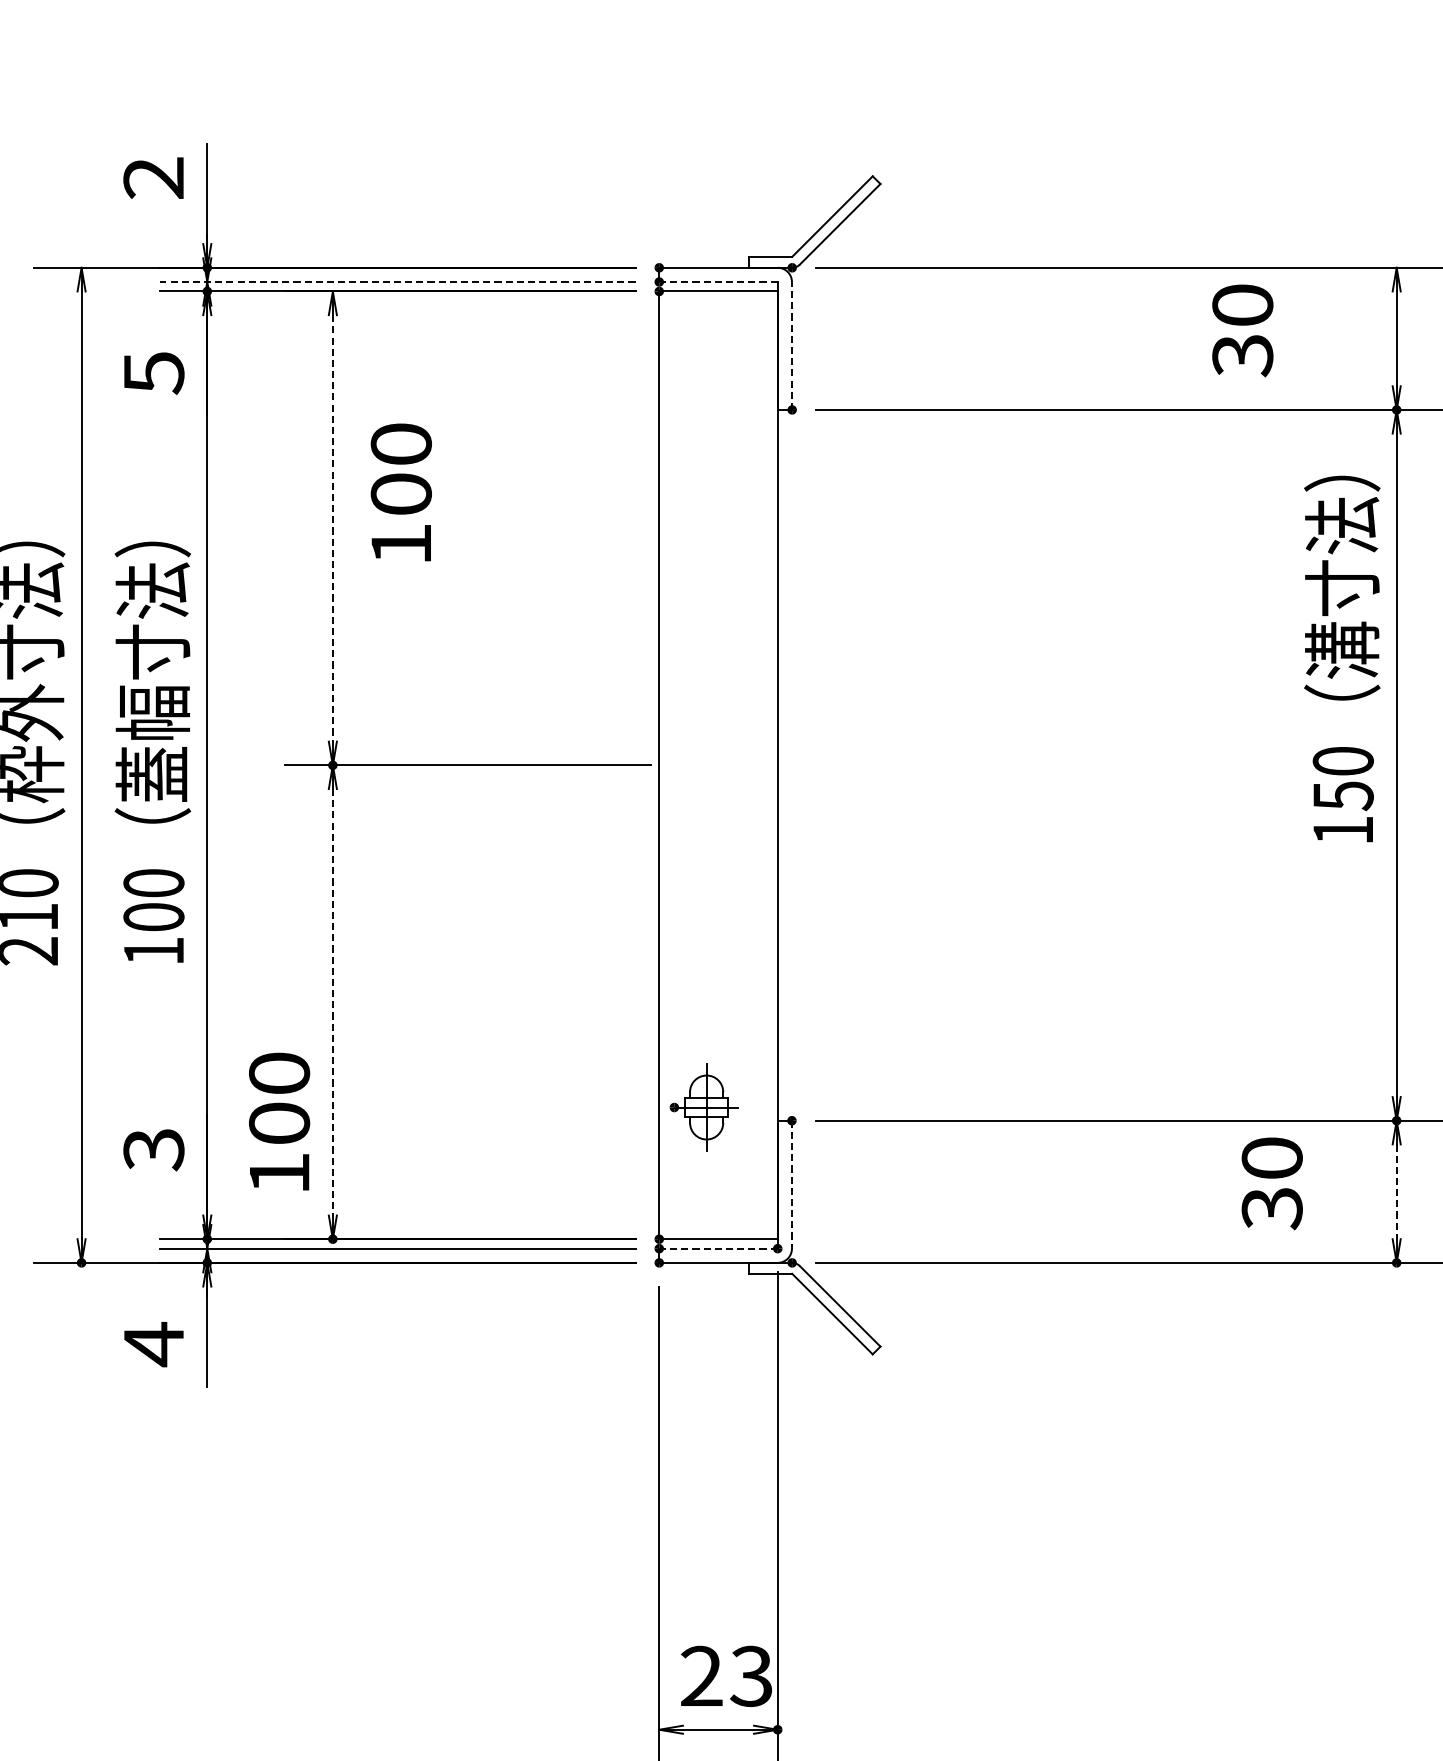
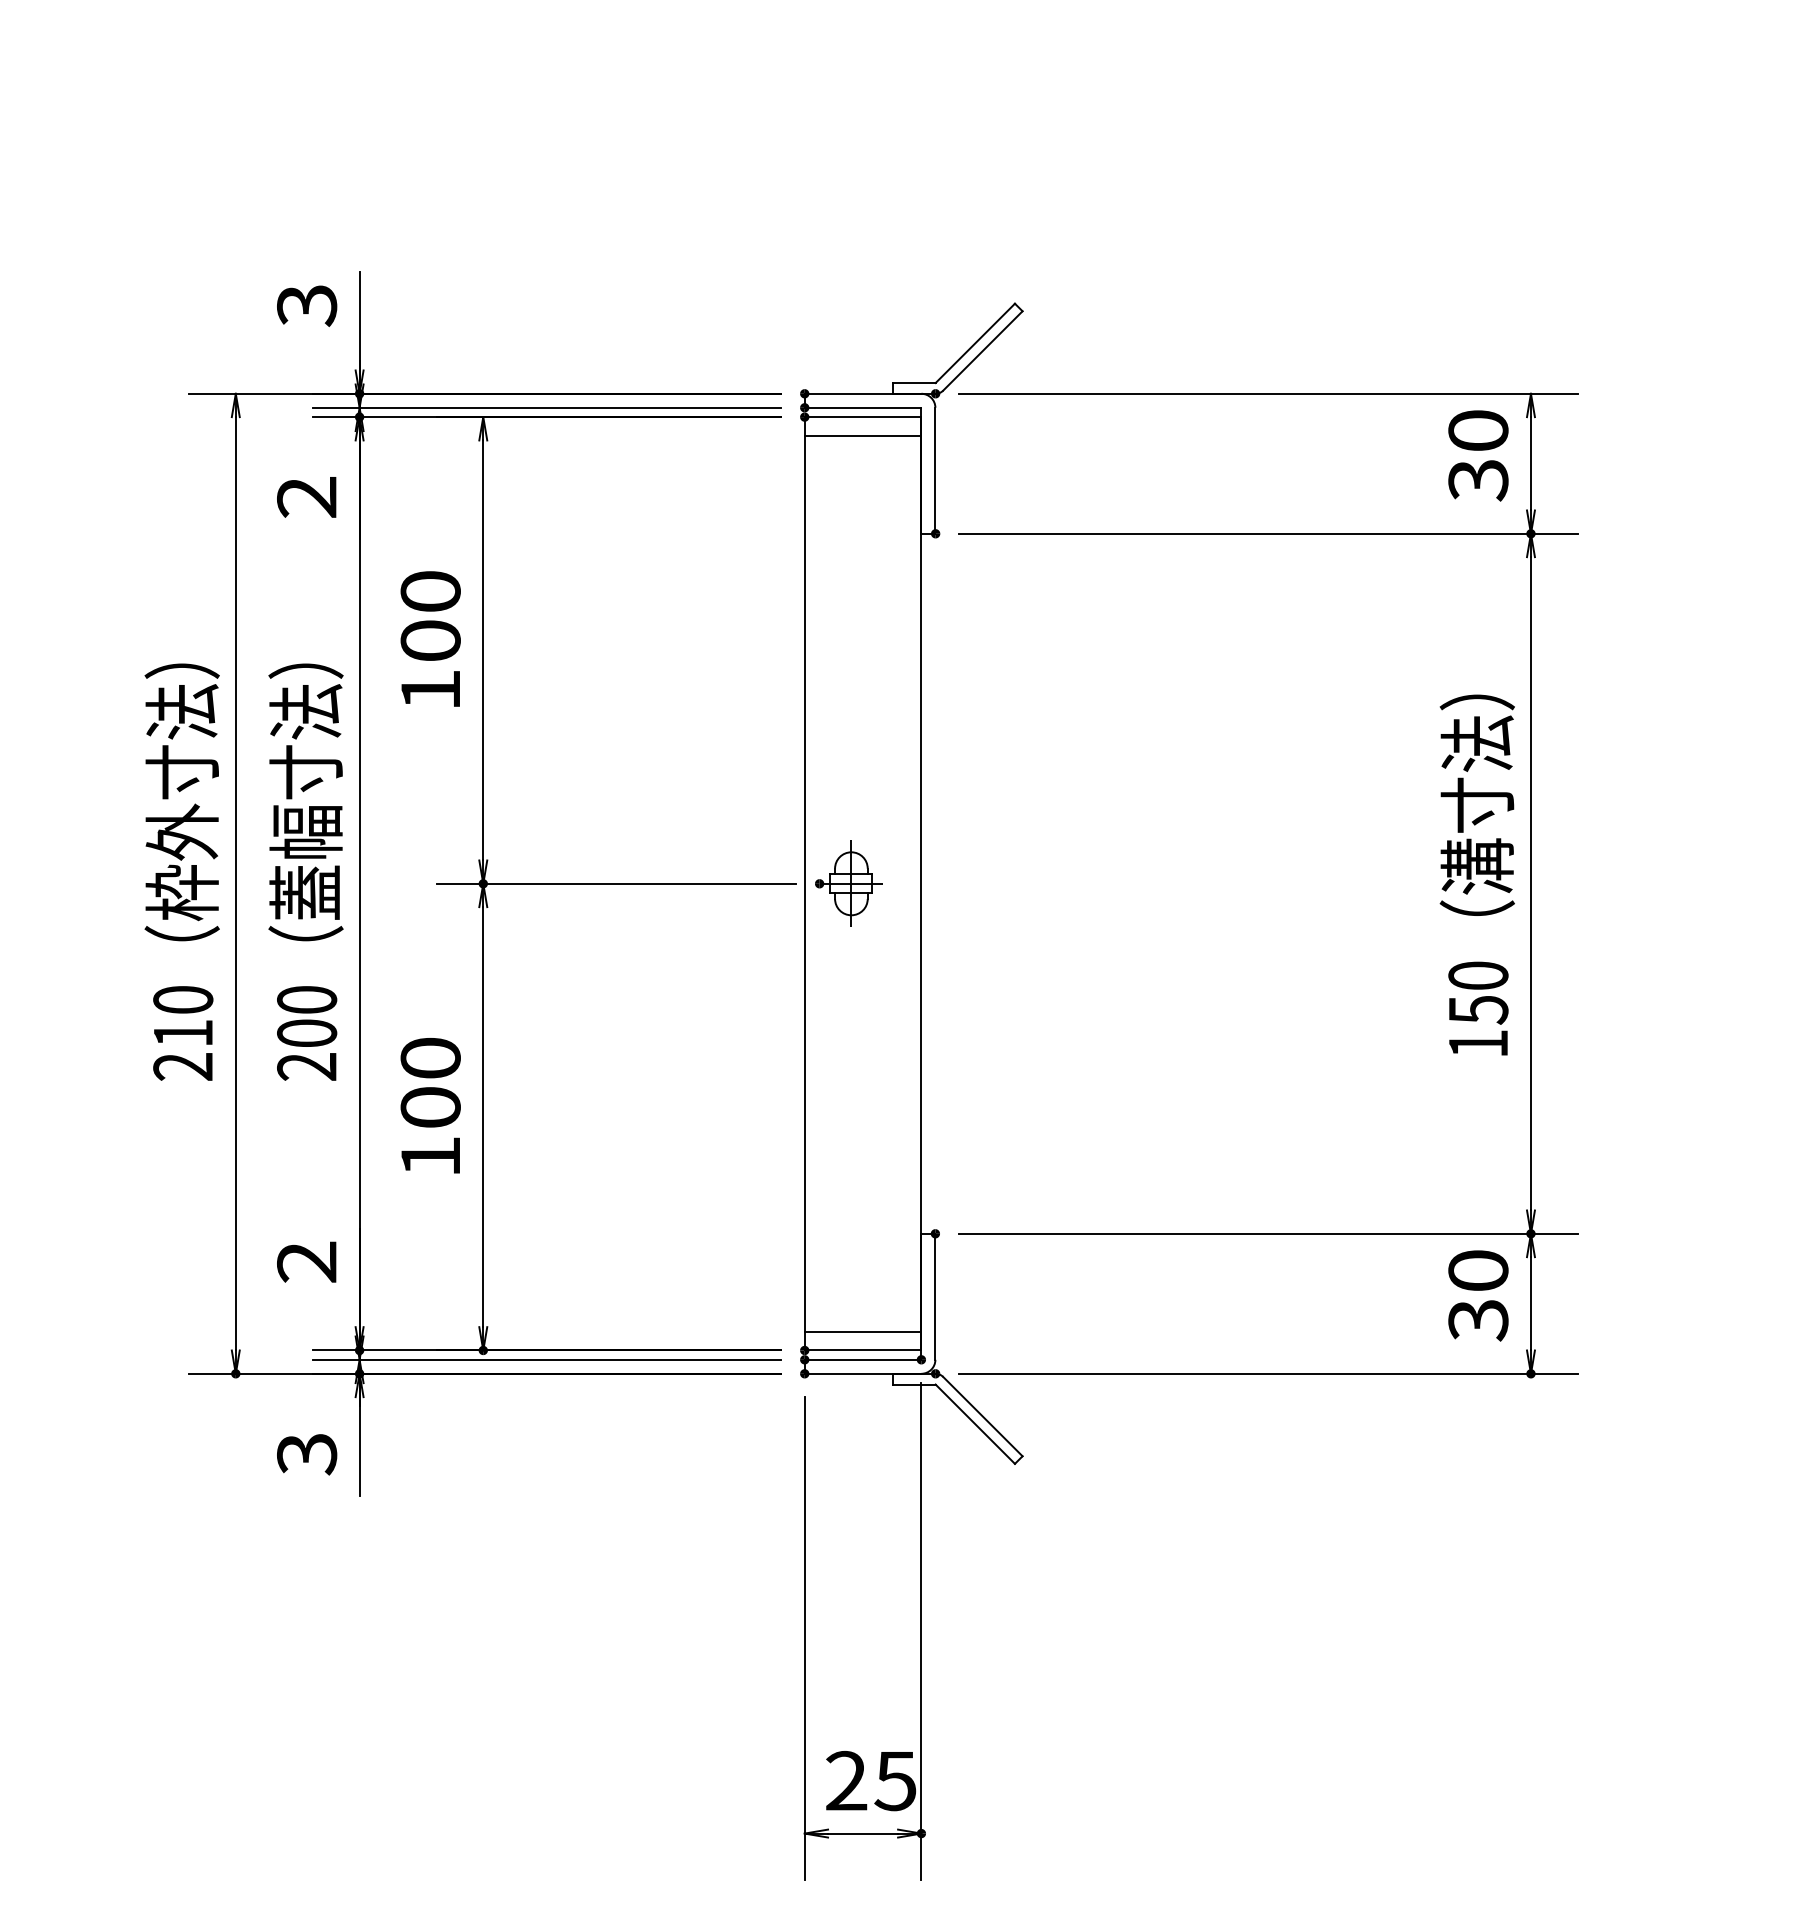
text: (154, 179) -> (307, 306), 2 -> 3
line: (397, 281) -> (546, 407), dashed -> solid
line: (717, 281) -> (862, 407), dashed -> solid
line: (717, 310) -> (862, 435), added
text: (1242, 330) -> (1478, 455), moved
line: (792, 345) -> (935, 470), dashed -> solid
text: (154, 374) -> (307, 498), 5 -> 2
text: (401, 491) -> (430, 638), moved
line: (333, 528) -> (483, 650), dashed -> solid
text: (1341, 658) -> (1476, 874), moved
text: (153, 950) -> (306, 1066), 100 -> 200
line: (333, 1002) -> (483, 1117), dashed -> solid
part: (703, 1107) -> (848, 883), moved
text: (279, 1121) -> (430, 1105), moved
text: (154, 1149) -> (307, 1262), 3 -> 2
text: (1272, 1183) -> (1478, 1295), moved
line: (792, 1185) -> (935, 1297), dashed -> solid
line: (1396, 1191) -> (1530, 1303), dashed -> solid
line: (717, 1219) -> (862, 1331), added
line: (717, 1248) -> (862, 1359), dashed -> solid
text: (154, 1344) -> (307, 1454), 4 -> 3
text: (751, 1675) -> (895, 1780), 23 -> 25

